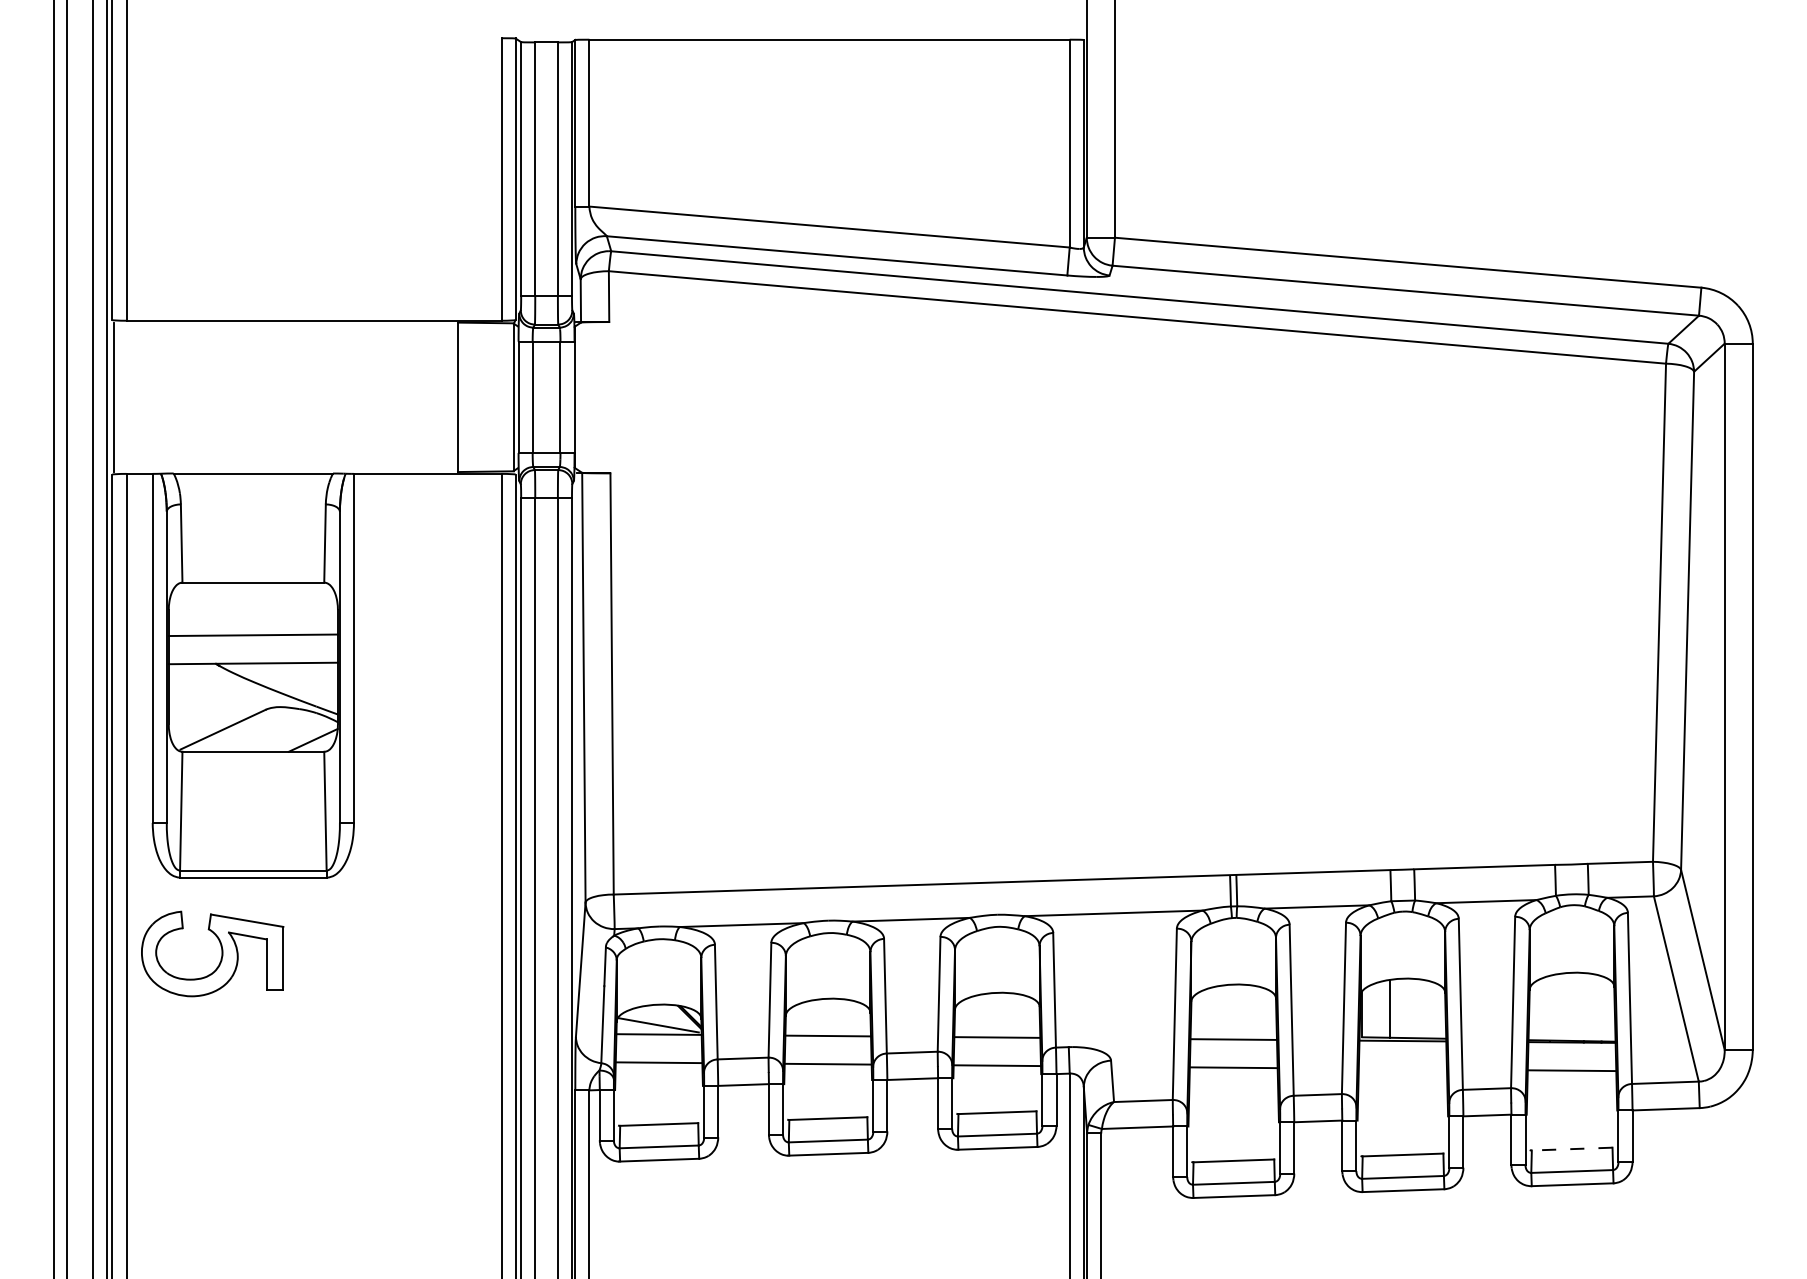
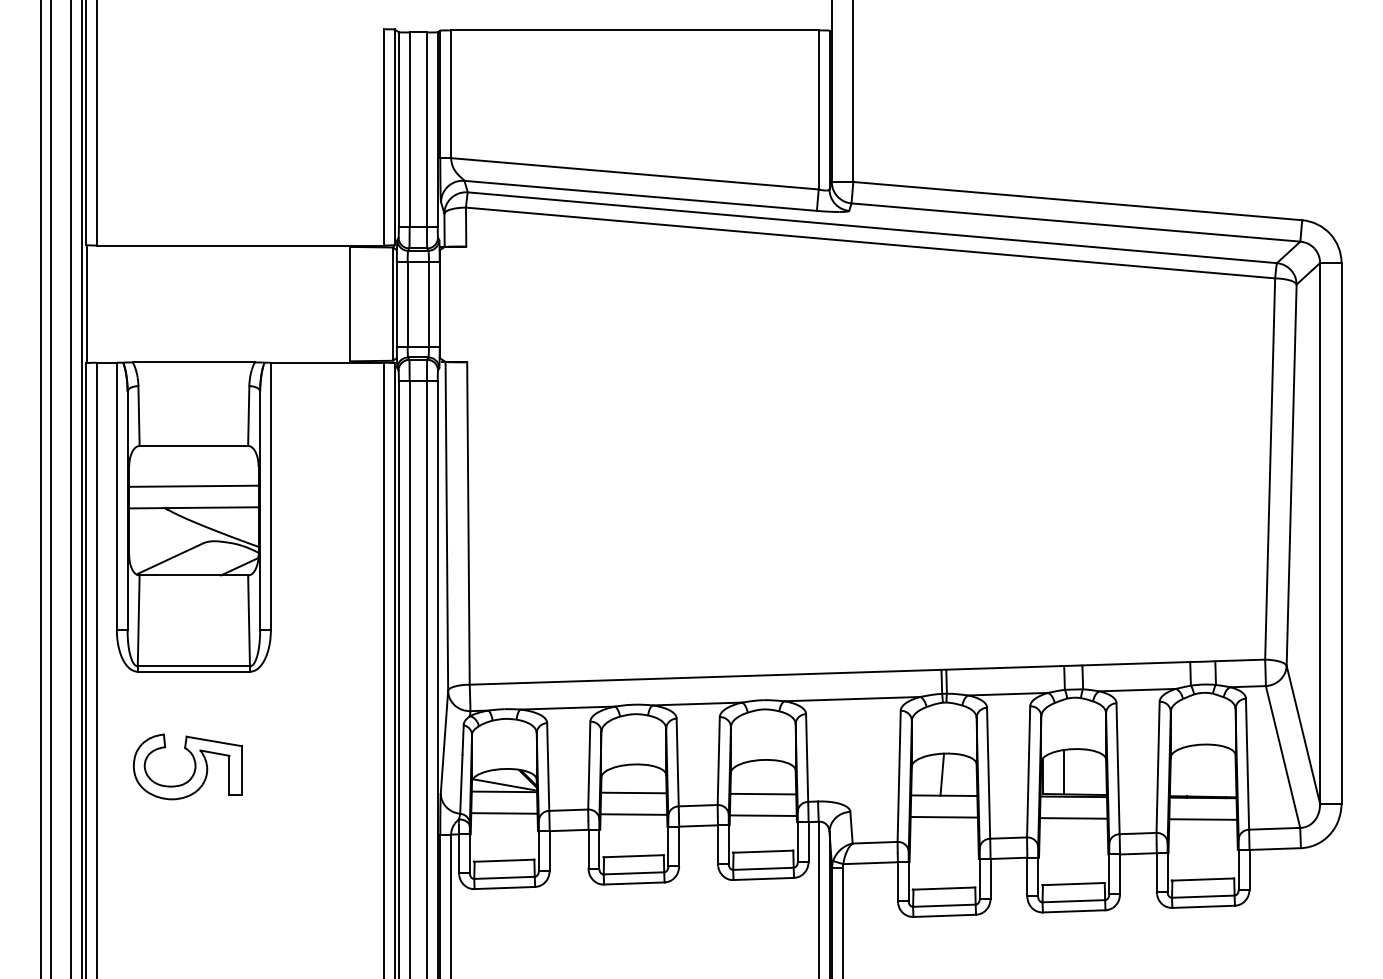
part: (221, 953) -> (194, 766), moved
line: (1230, 1011) -> (941, 774), added
line: (1402, 1068) -> (1073, 817), added
line: (1571, 1149) -> (1202, 879), dashed -> solid

